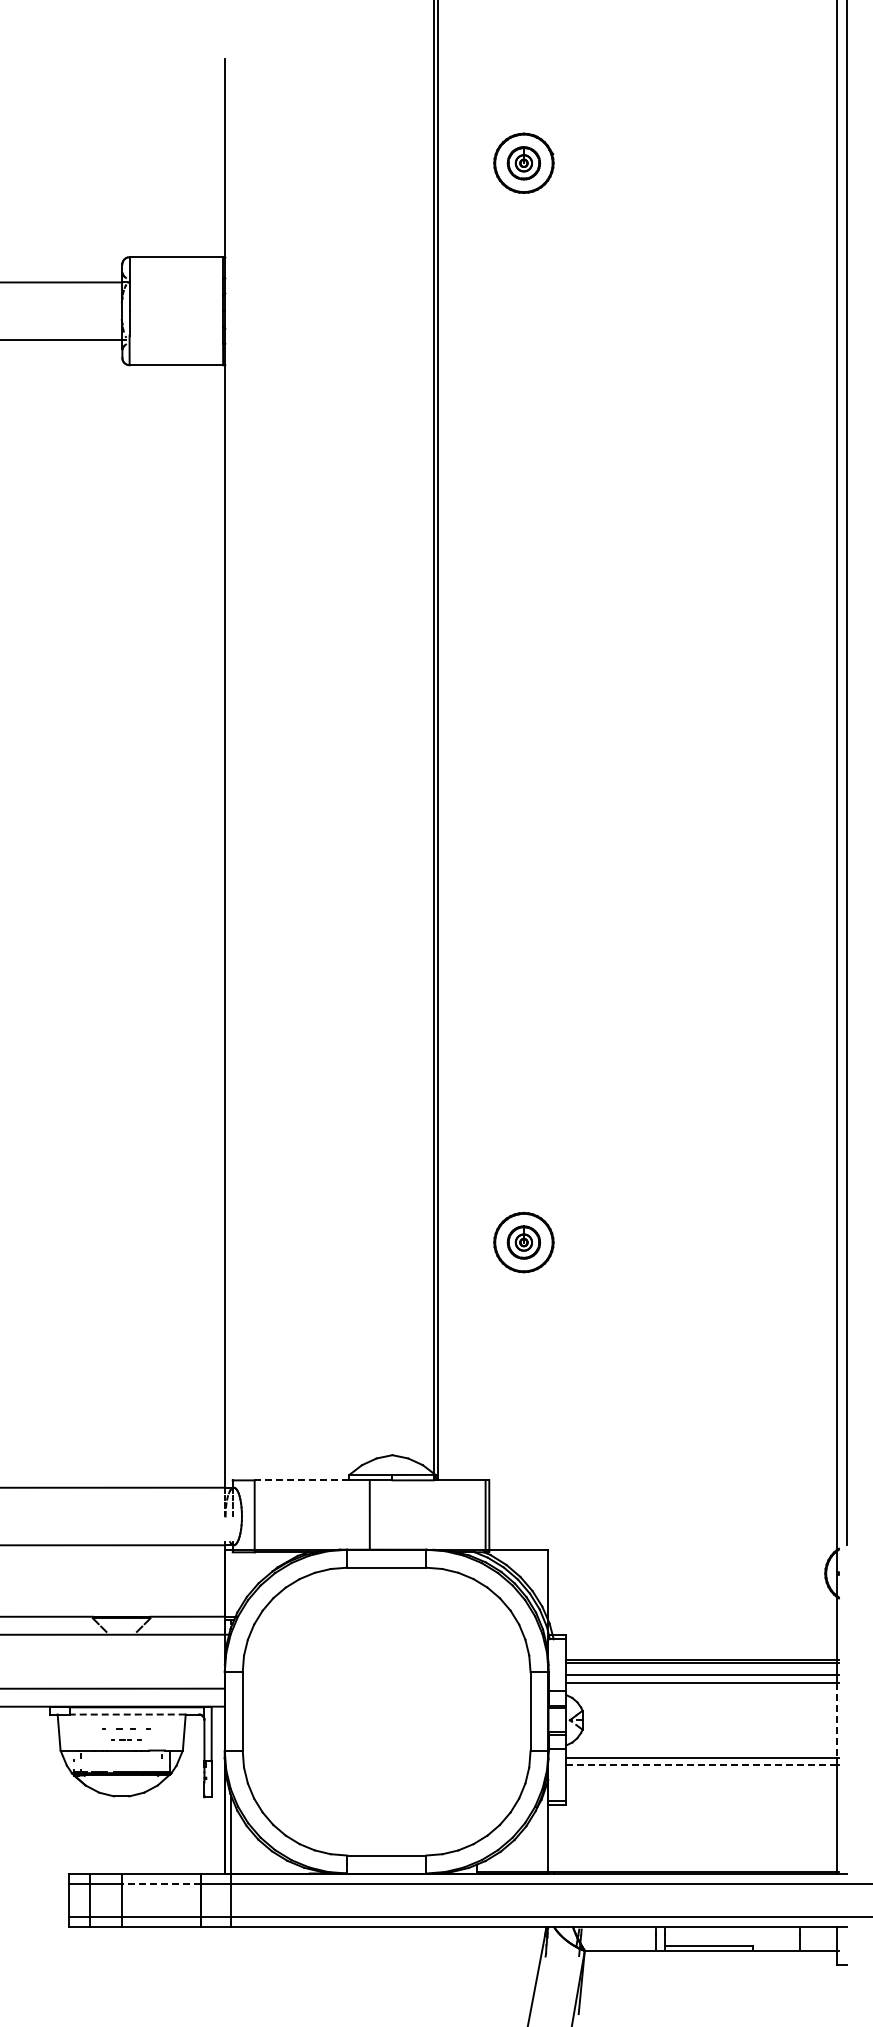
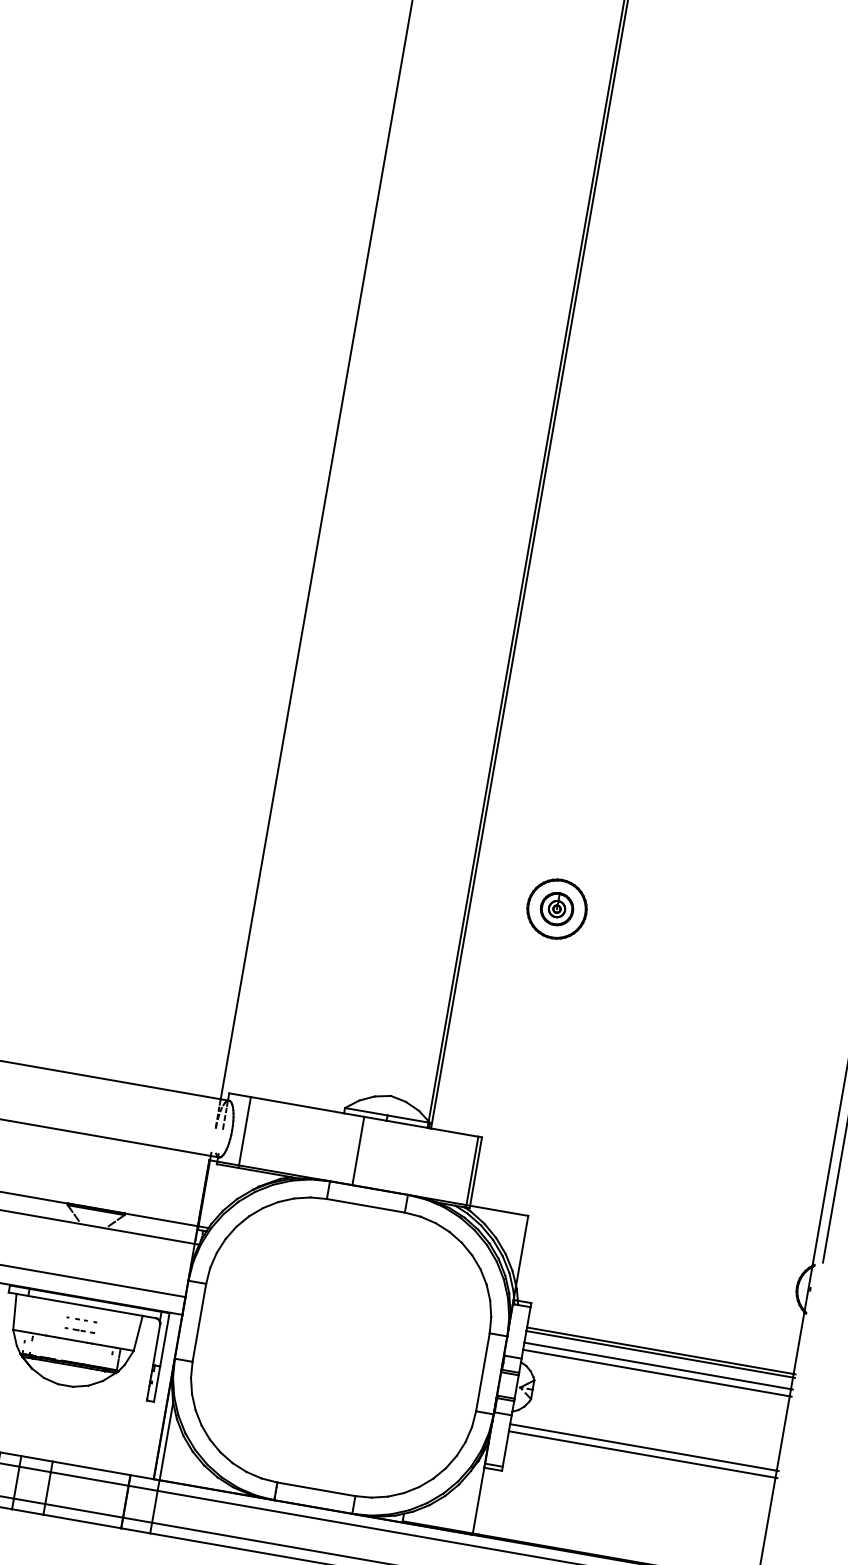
line: (301, 1480) -> (296, 1105), dashed -> solid
line: (127, 1714) -> (85, 1305), dashed -> solid
line: (836, 1720) -> (782, 1433), dashed -> solid
part: (126, 1728) -> (81, 1319), size x0.62
line: (702, 1765) -> (643, 1454), dashed -> solid
line: (161, 1884) -> (89, 1479), dashed -> solid

